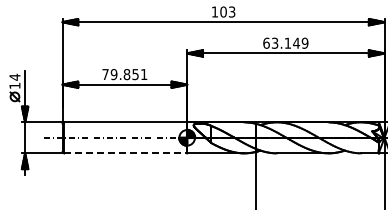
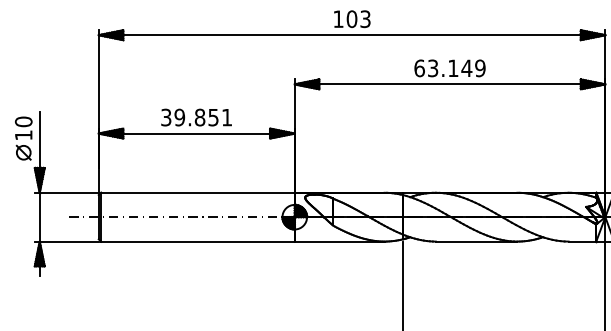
text: (105, 74) -> (166, 117), 79.851 -> 39.851
text: (14, 76) -> (23, 120), 14 -> 10
line: (126, 153) -> (199, 241), dashed -> solid

